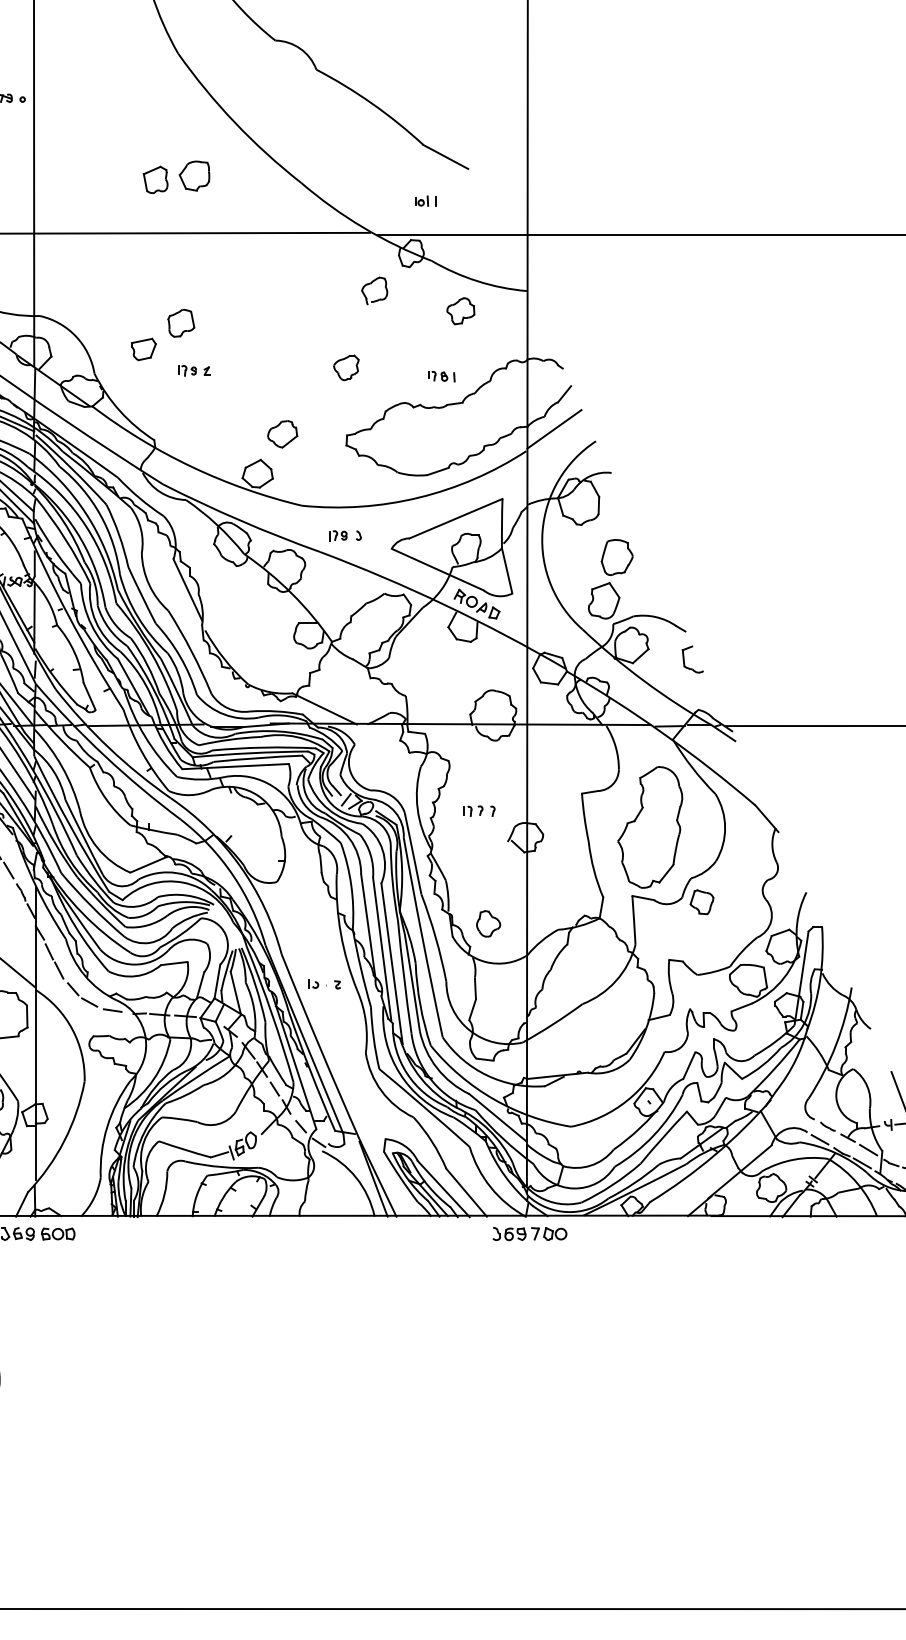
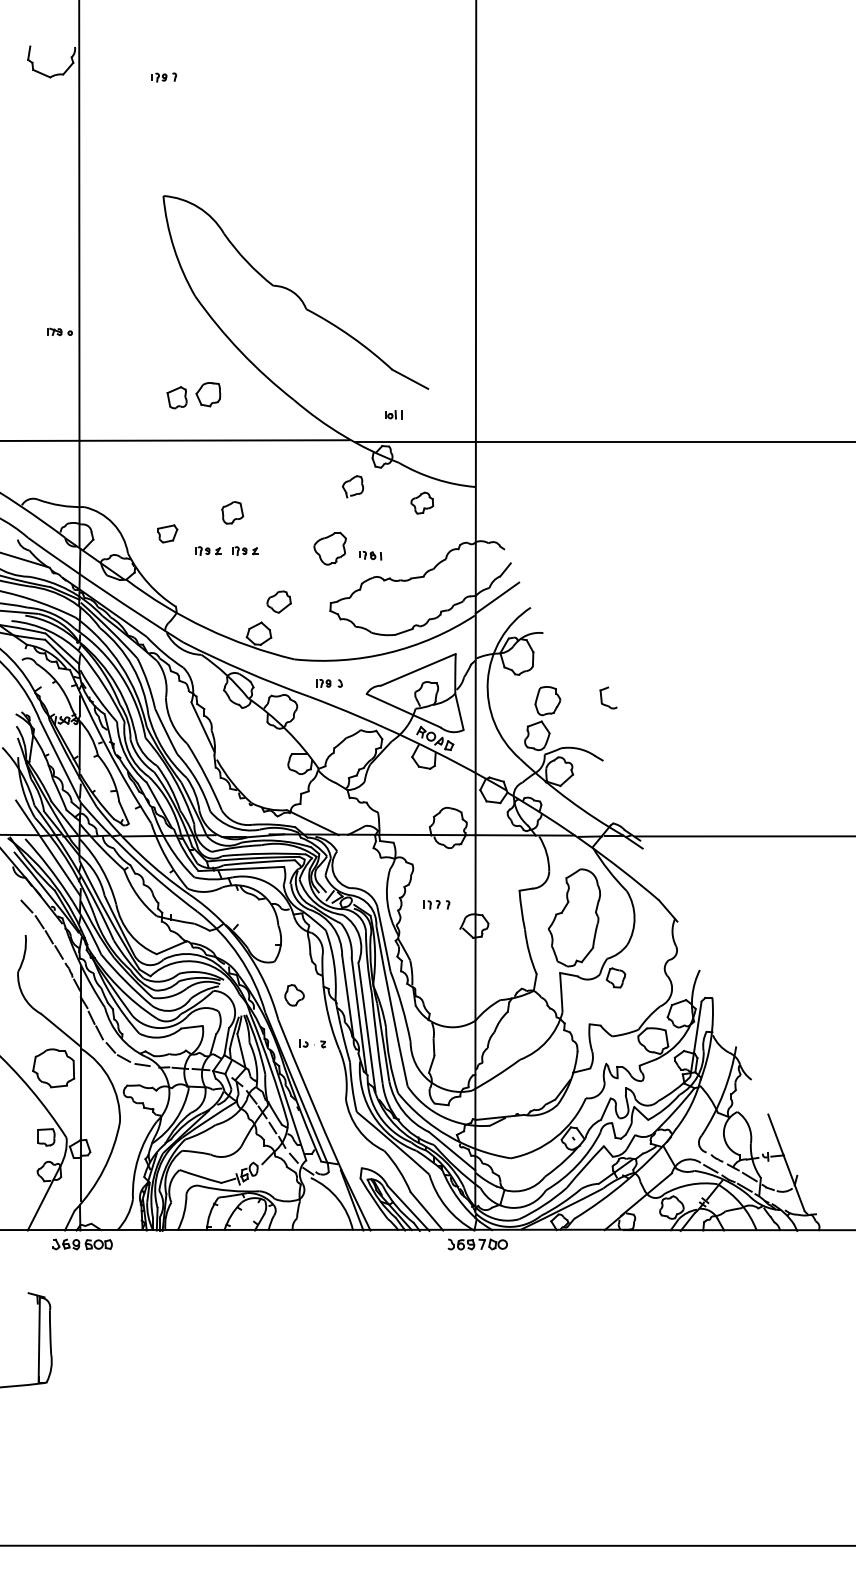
part: (181, 322) -> (232, 512), moved
part: (346, 367) -> (330, 548), size x1.6
part: (240, 370) -> (245, 550), added
part: (441, 376) -> (370, 555), moved
part: (692, 658) -> (608, 697), moved
part: (488, 924) -> (294, 995), moved

